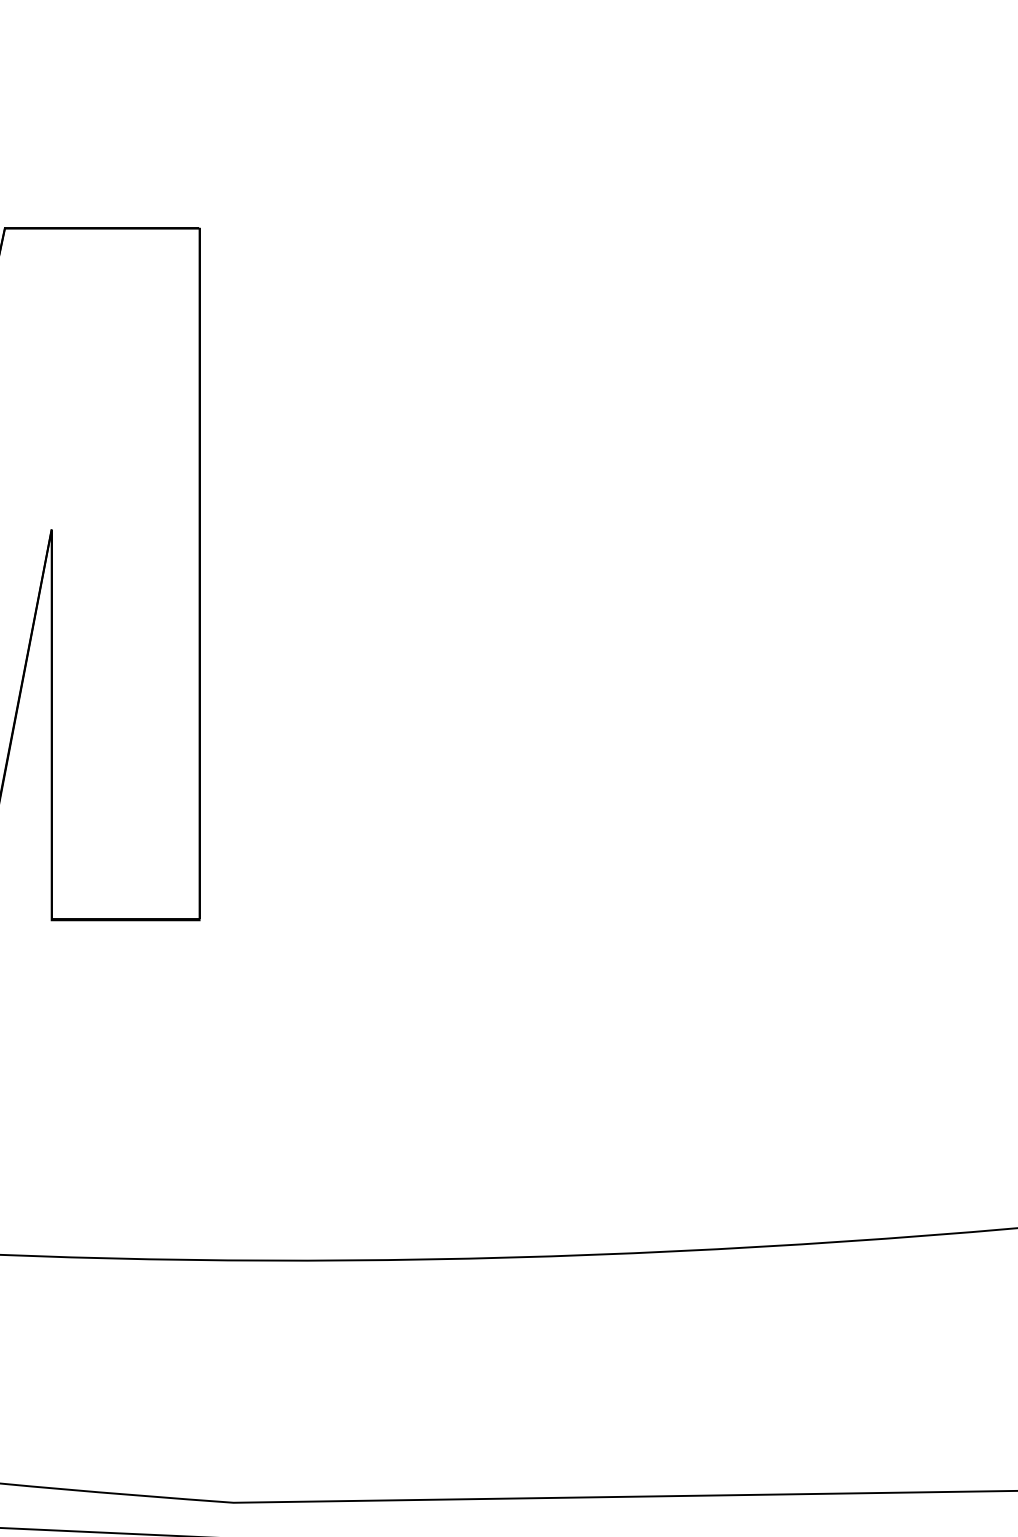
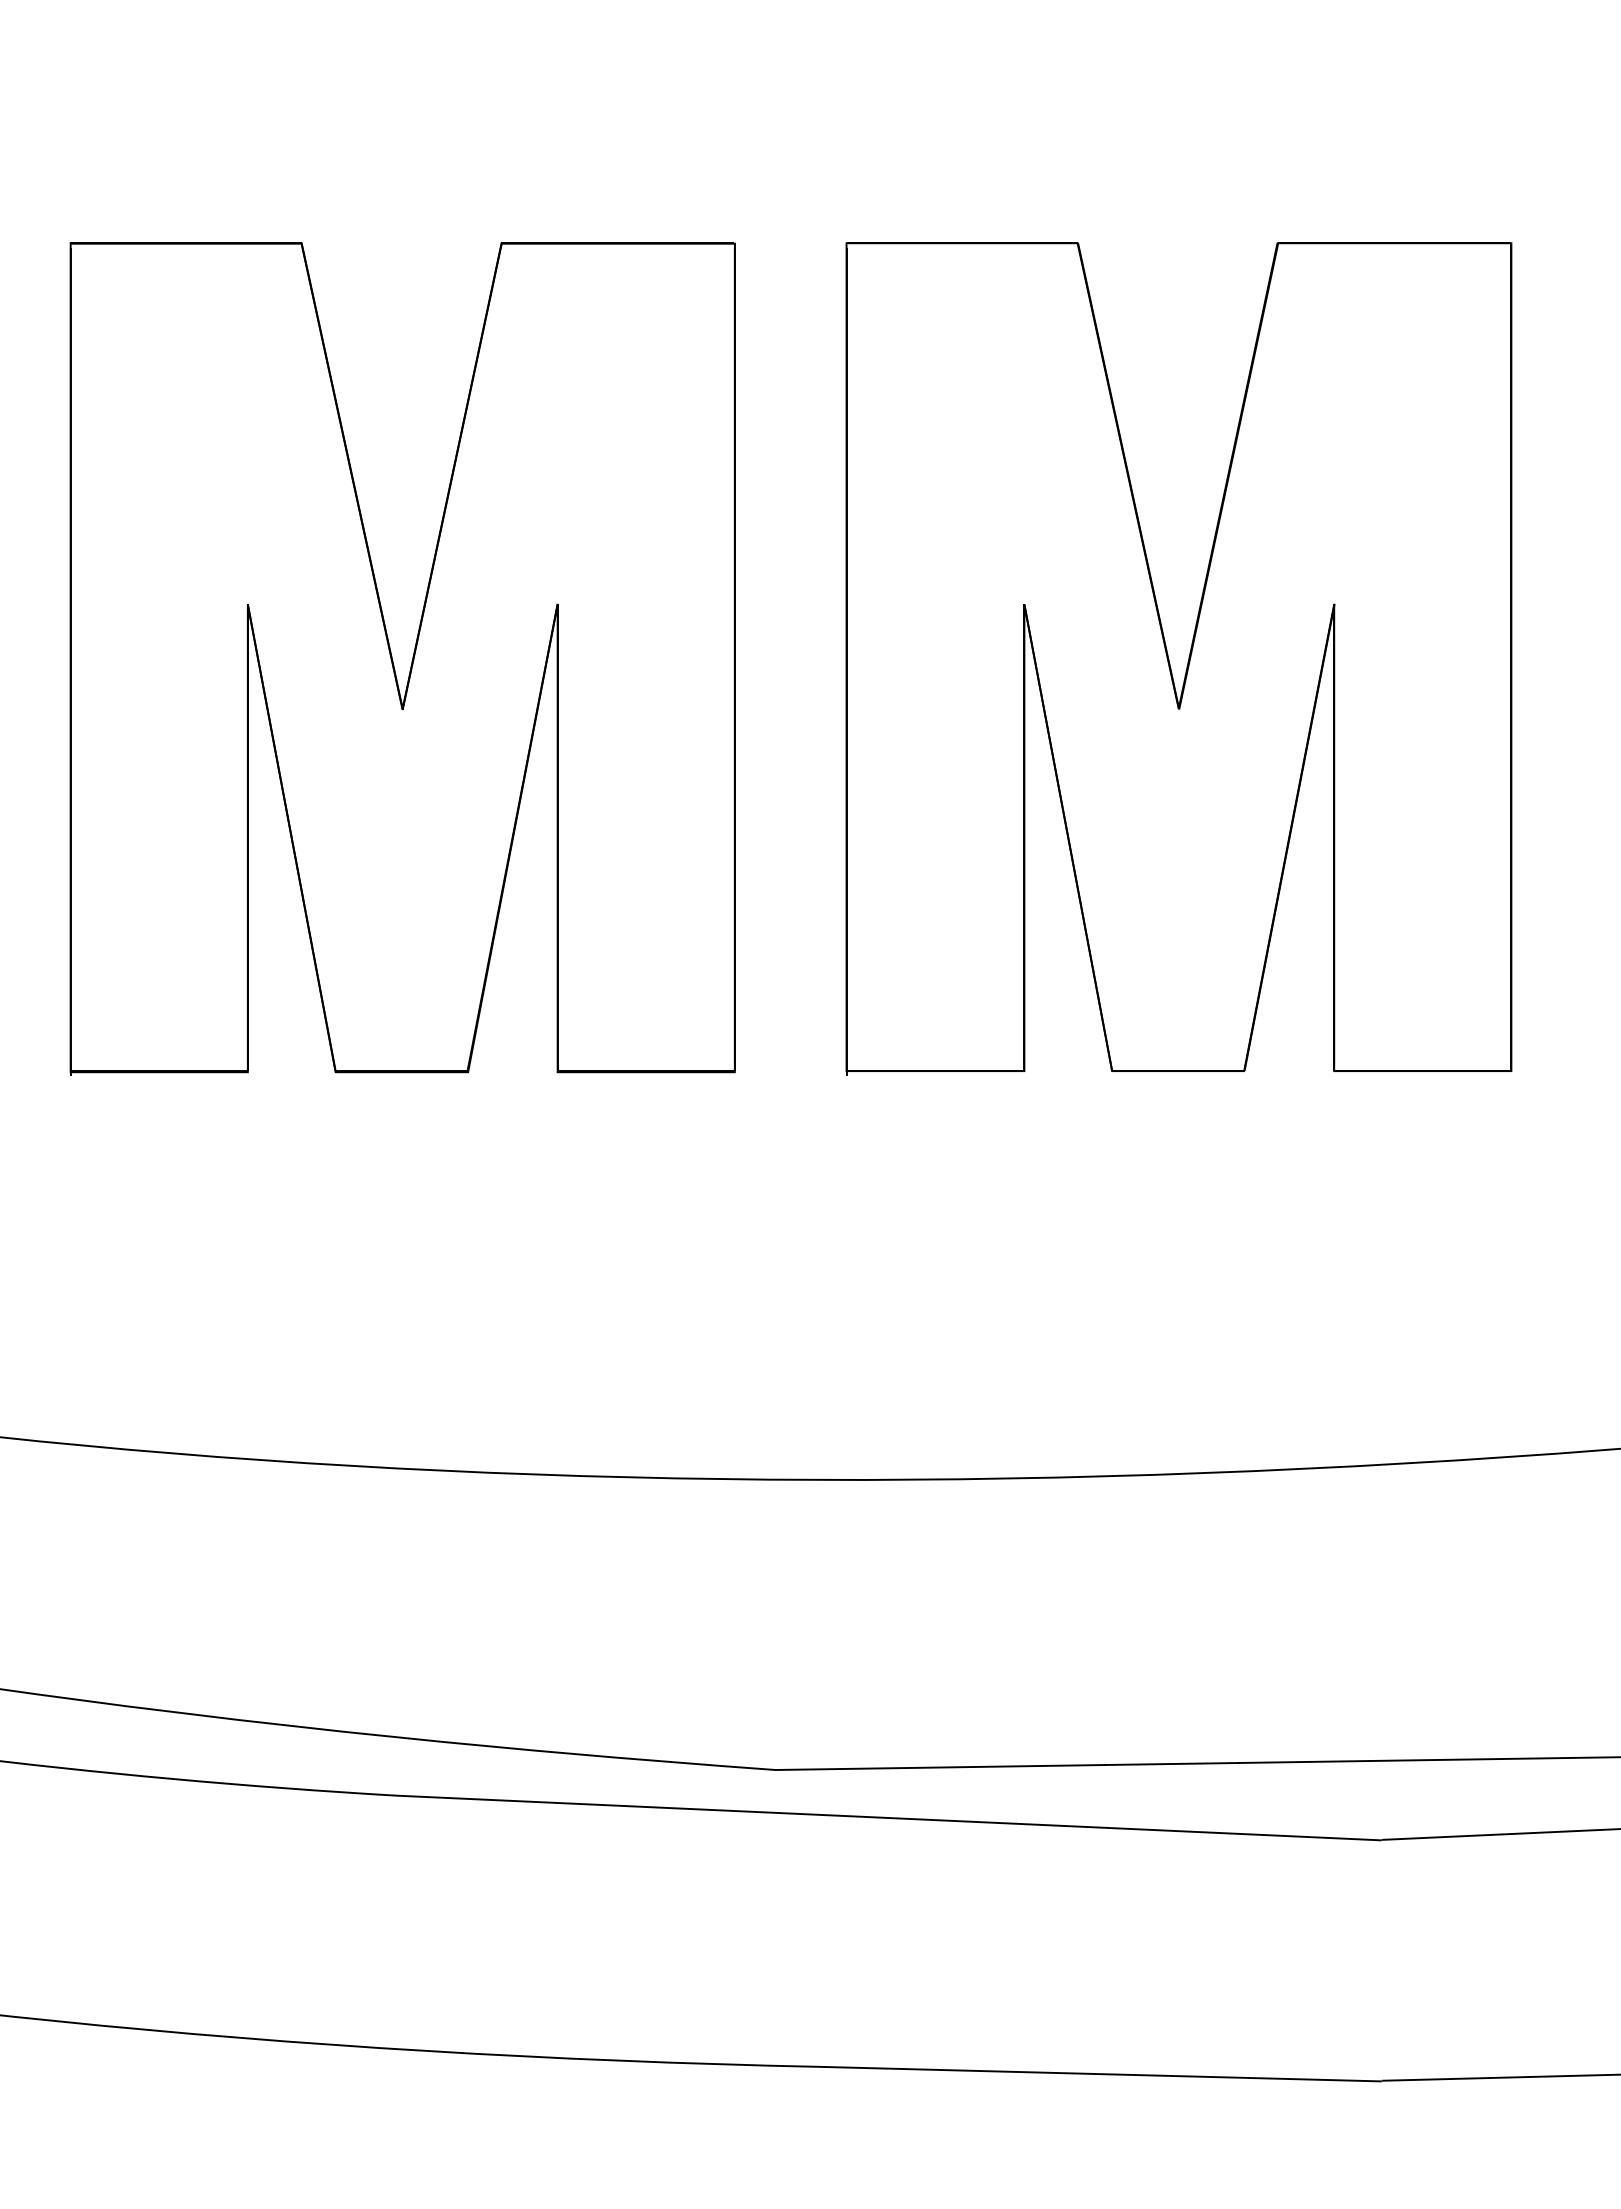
part: (562, 574) -> (1169, 658), added

